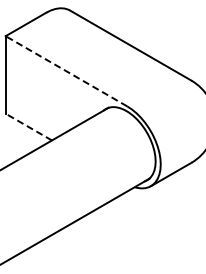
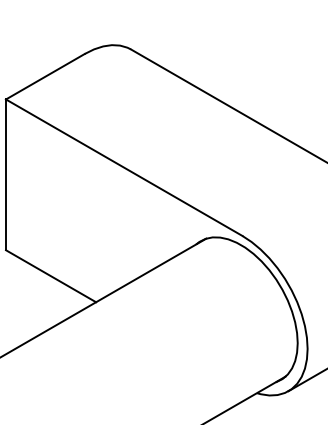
line: (66, 71) -> (124, 168), dashed -> solid
line: (28, 127) -> (50, 277), dashed -> solid

